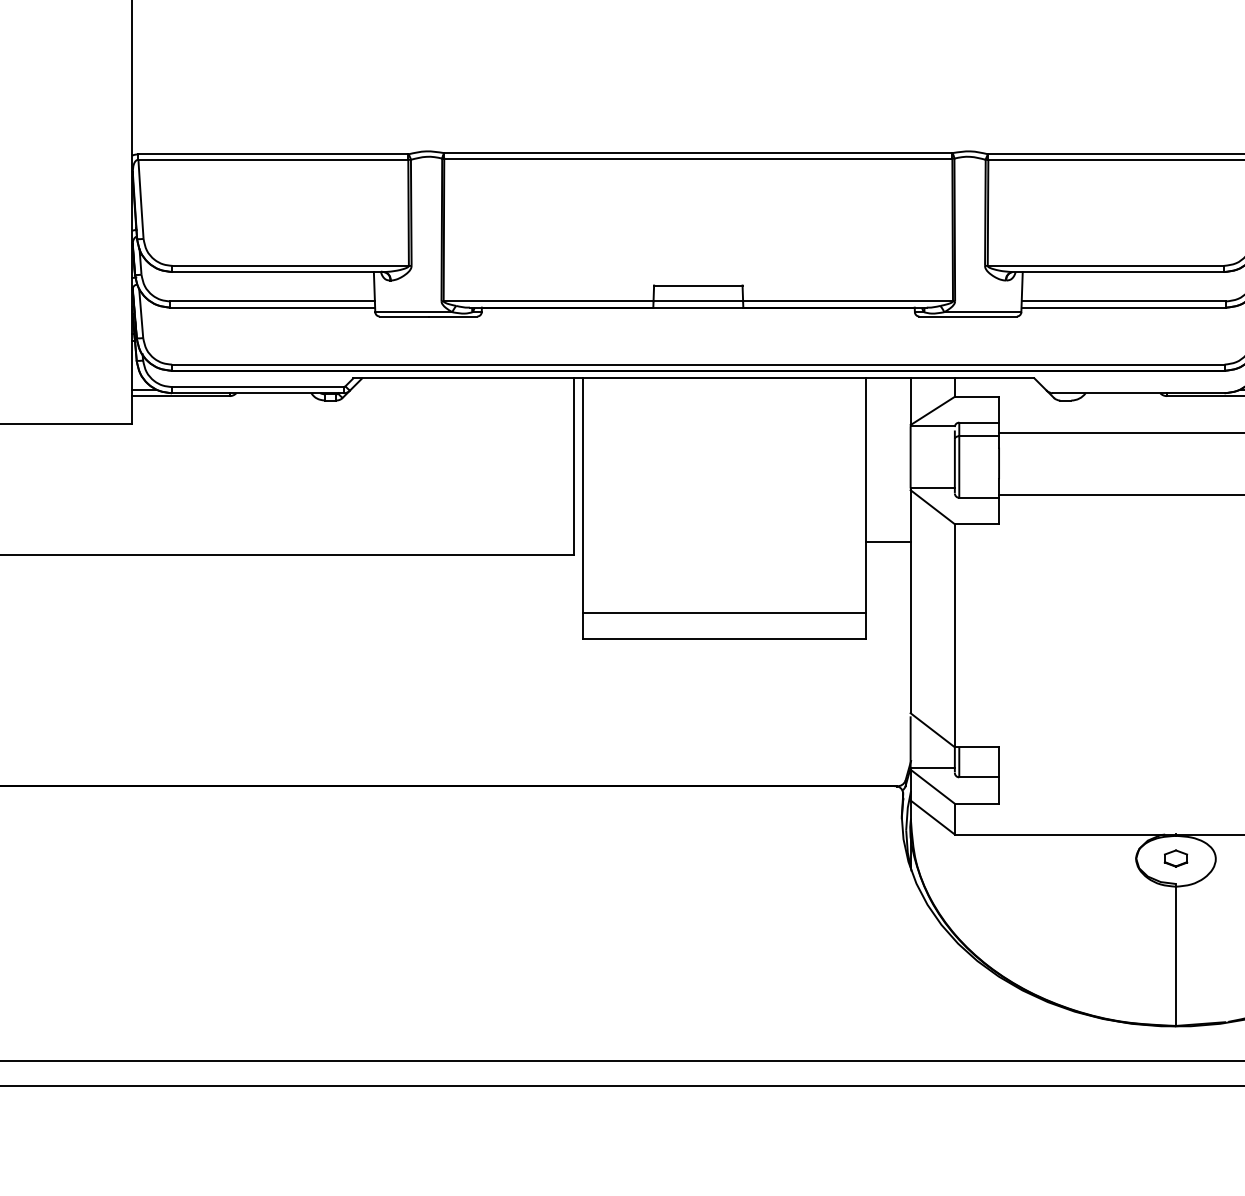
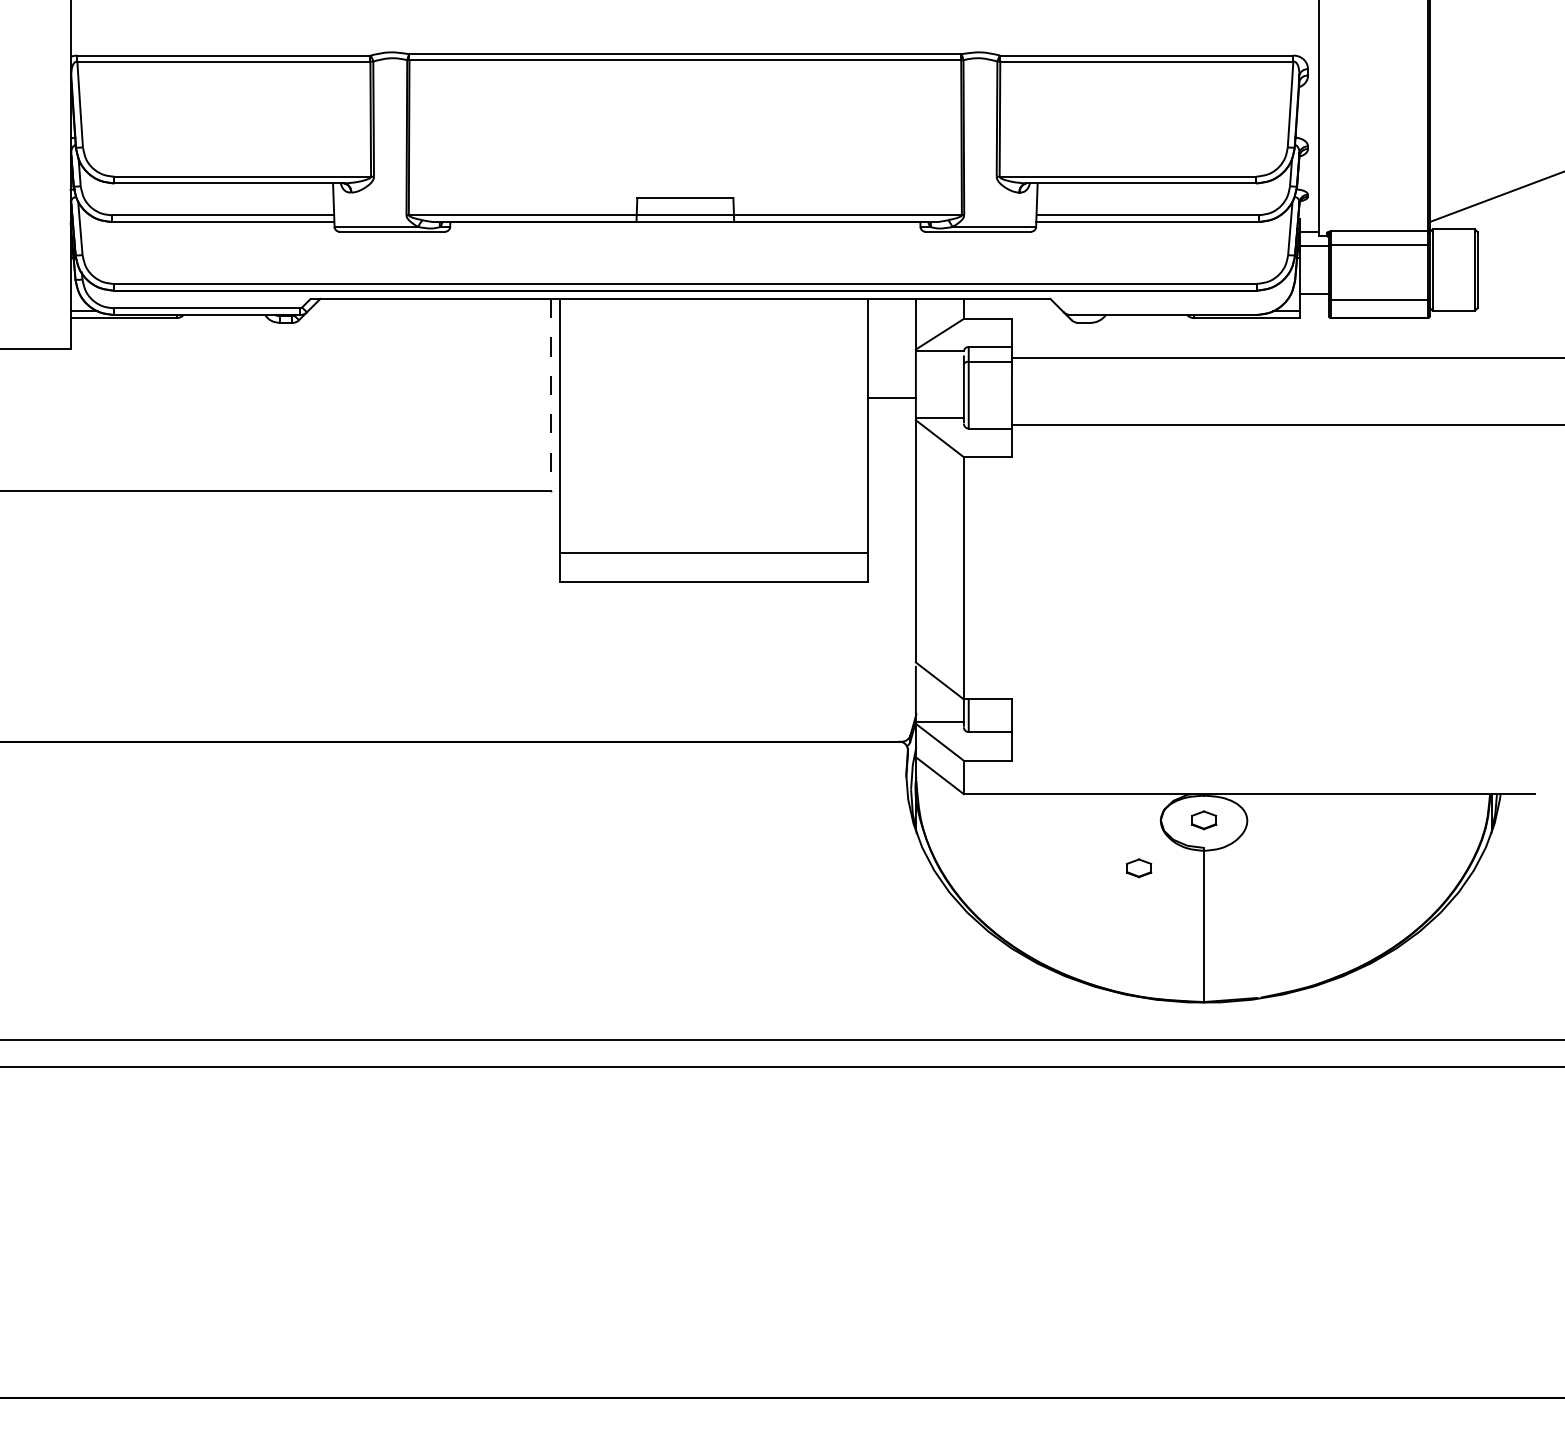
line: (574, 467) -> (550, 395), solid -> dashed
line: (888, 541) -> (891, 397), moved
part: (1116, 902) -> (1139, 868), added

